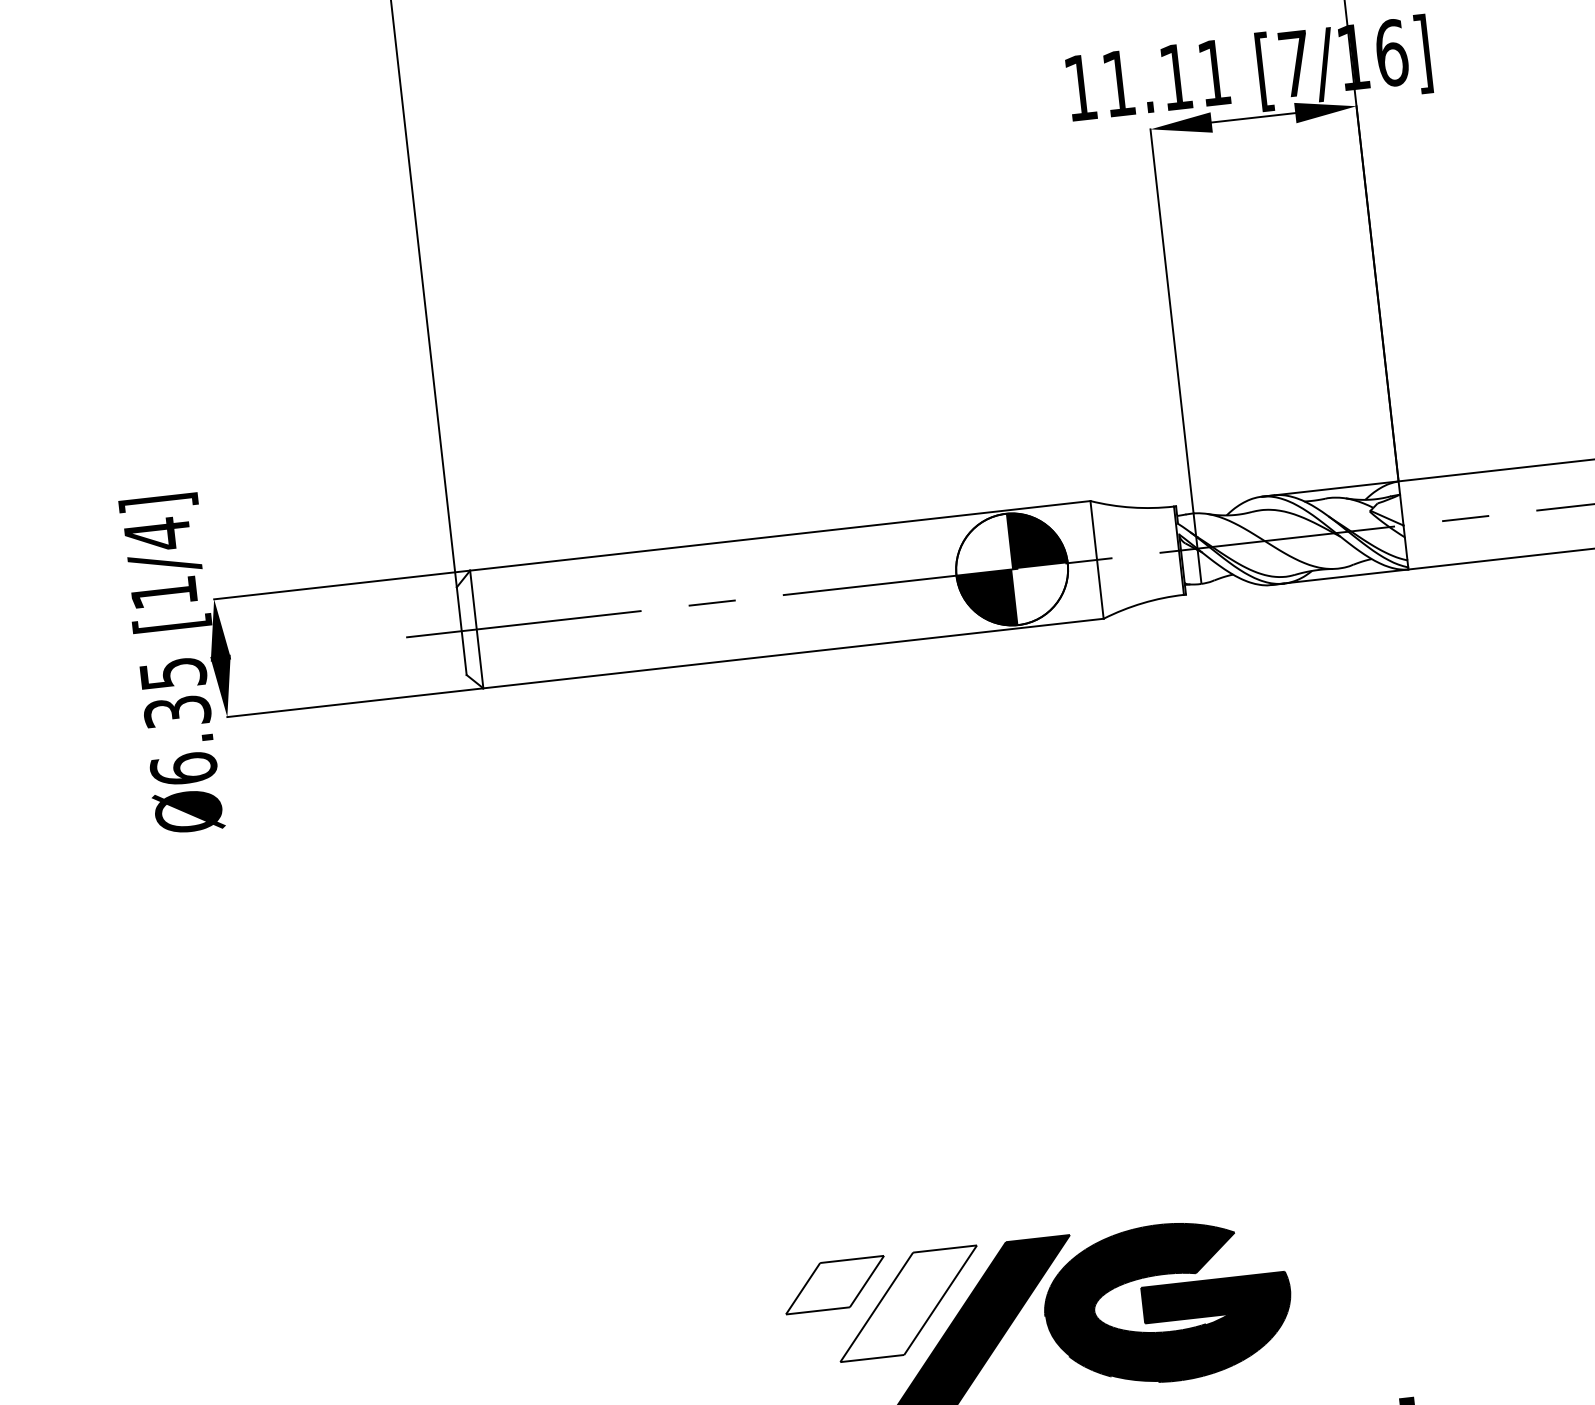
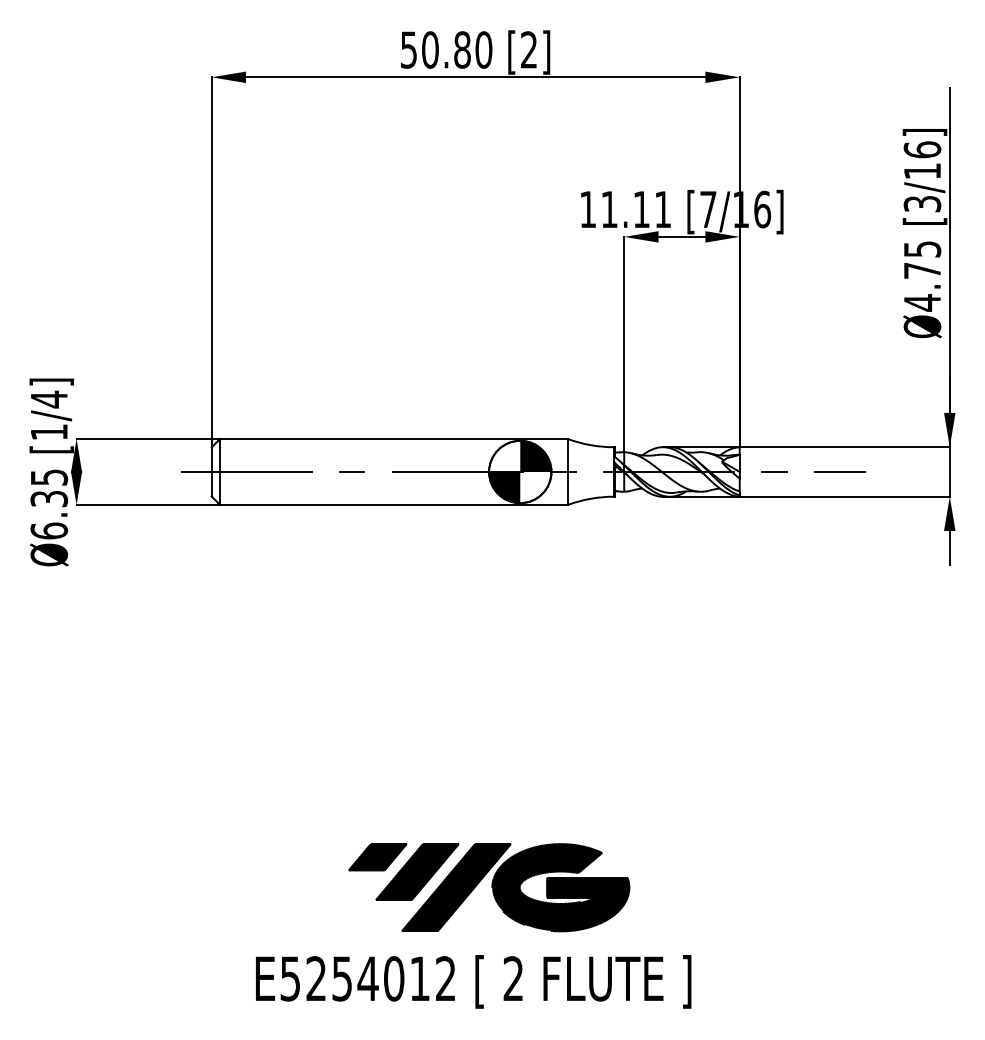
fill: (834, 1285) -> (377, 857), added
fill: (907, 1304) -> (416, 872), added

